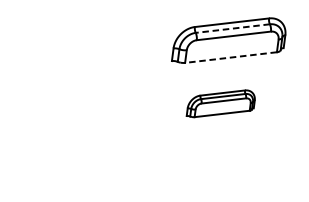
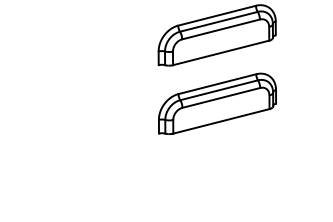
line: (232, 28) -> (218, 21), dashed -> solid
line: (231, 57) -> (221, 52), dashed -> solid
part: (221, 103) -> (217, 103), size x1.67

